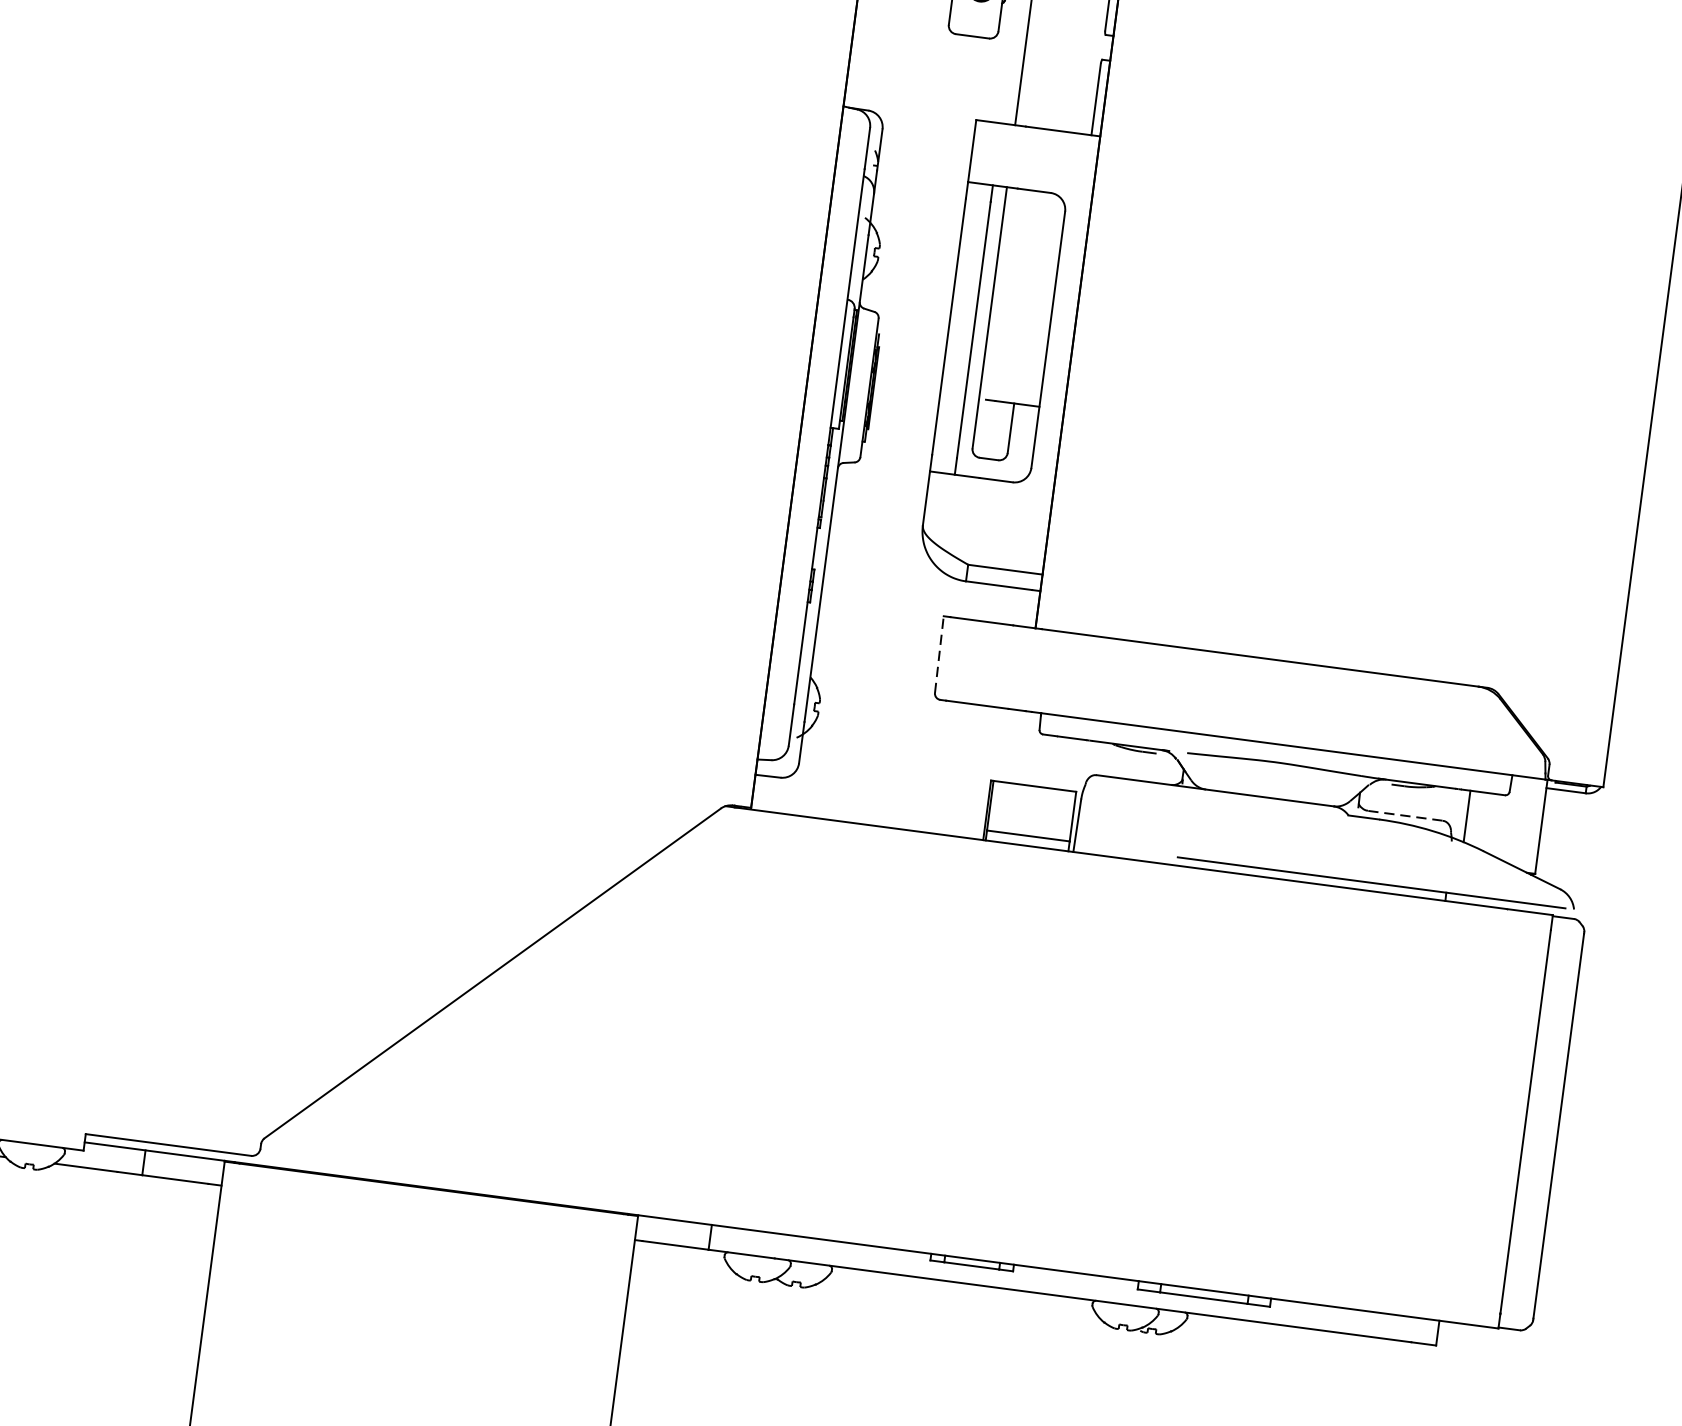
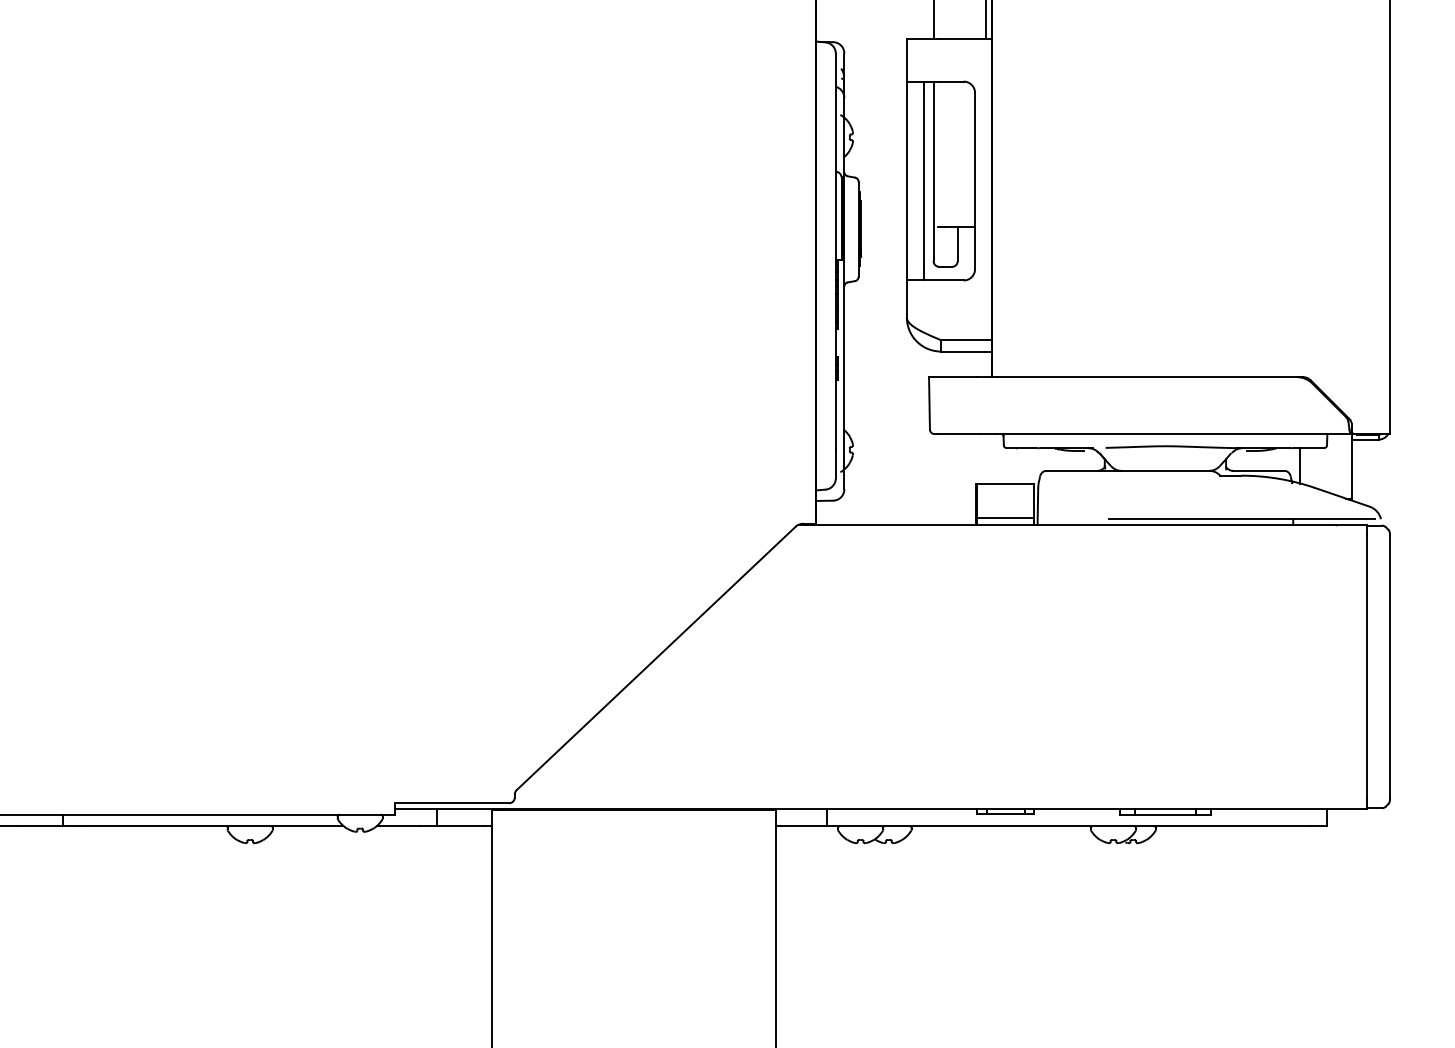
line: (939, 653) -> (929, 402), dashed -> solid
line: (1405, 815) -> (1258, 470), dashed -> solid

